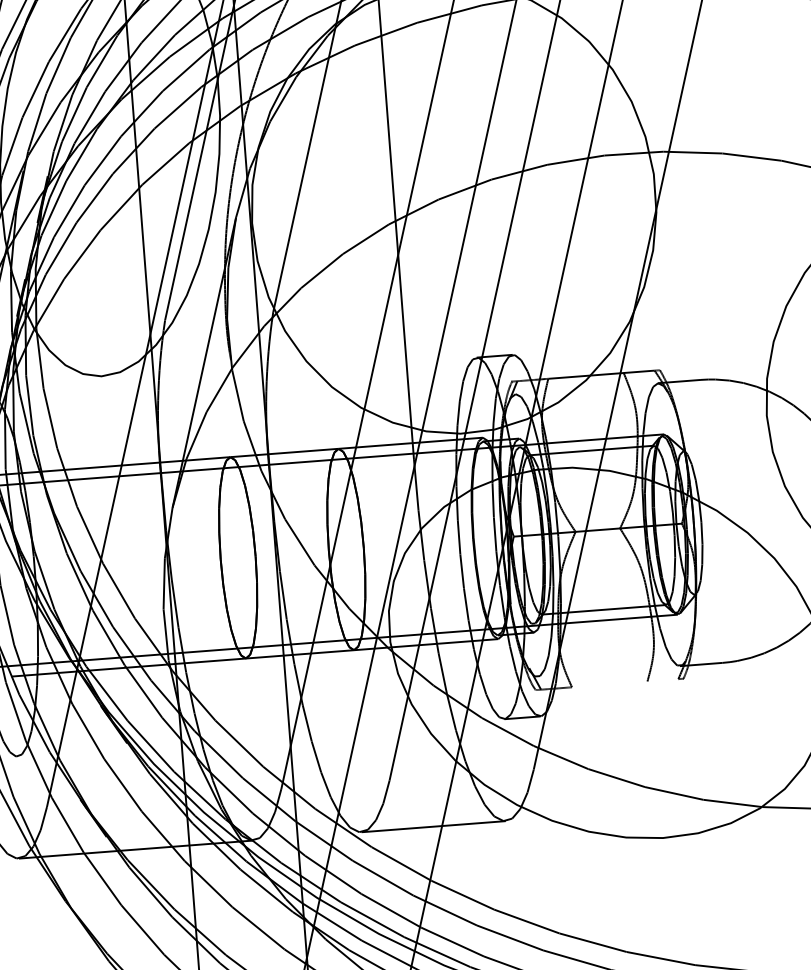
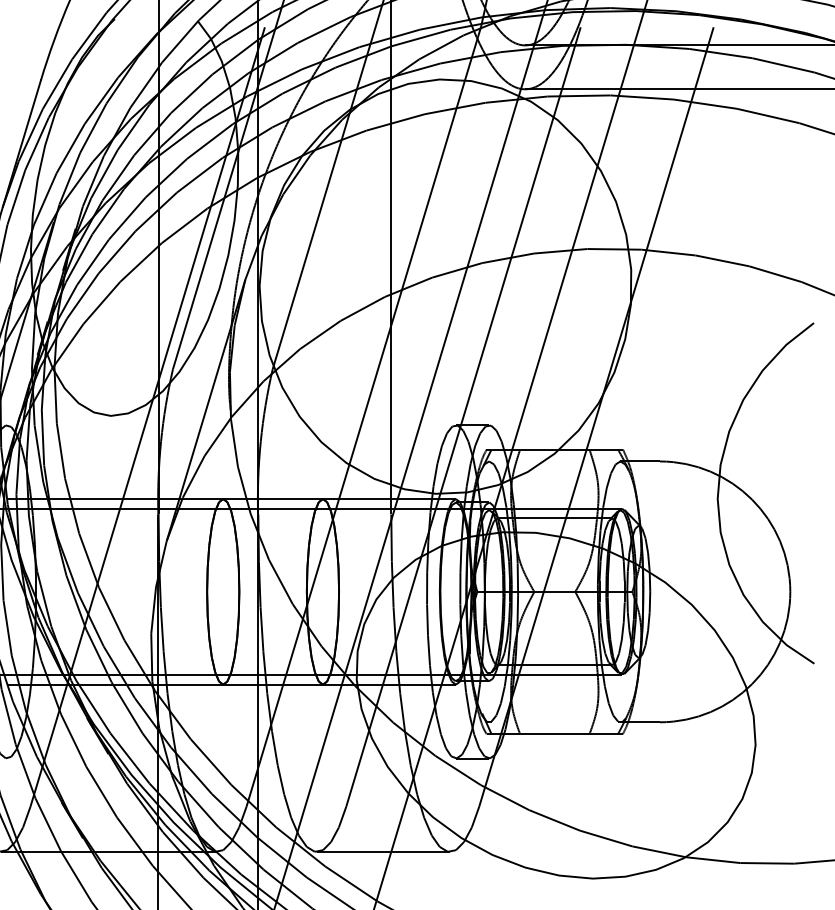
line: (625, 683) -> (569, 734), added

